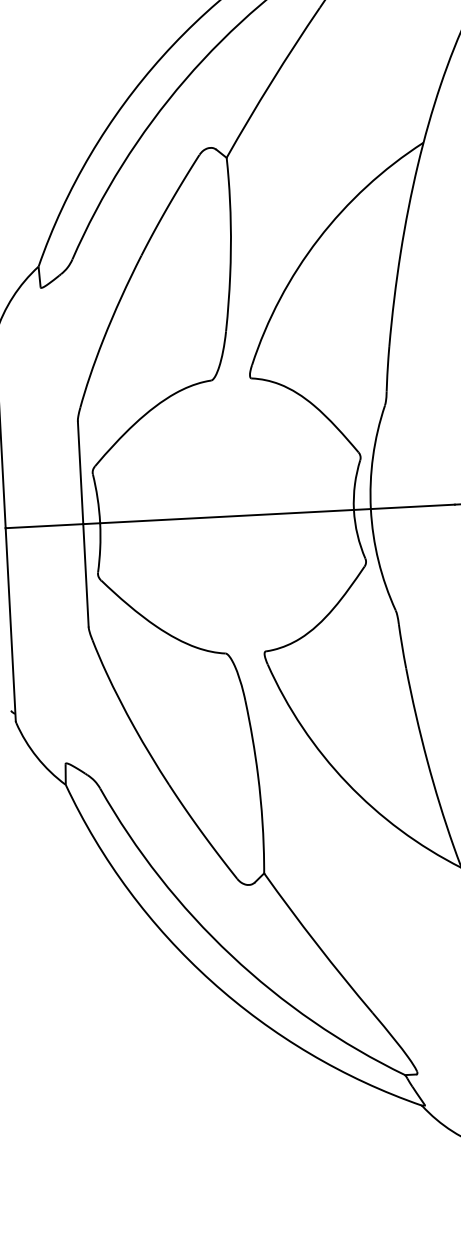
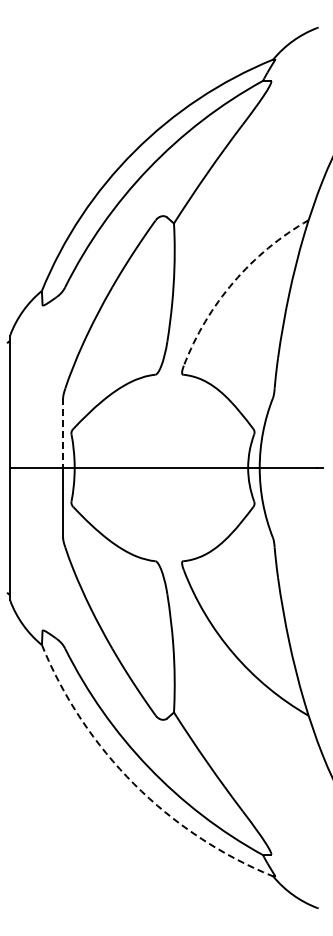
arc: (318, 239) -> (233, 282), solid -> dashed
line: (81, 473) -> (63, 433), solid -> dashed
arc: (211, 981) -> (134, 784), solid -> dashed

